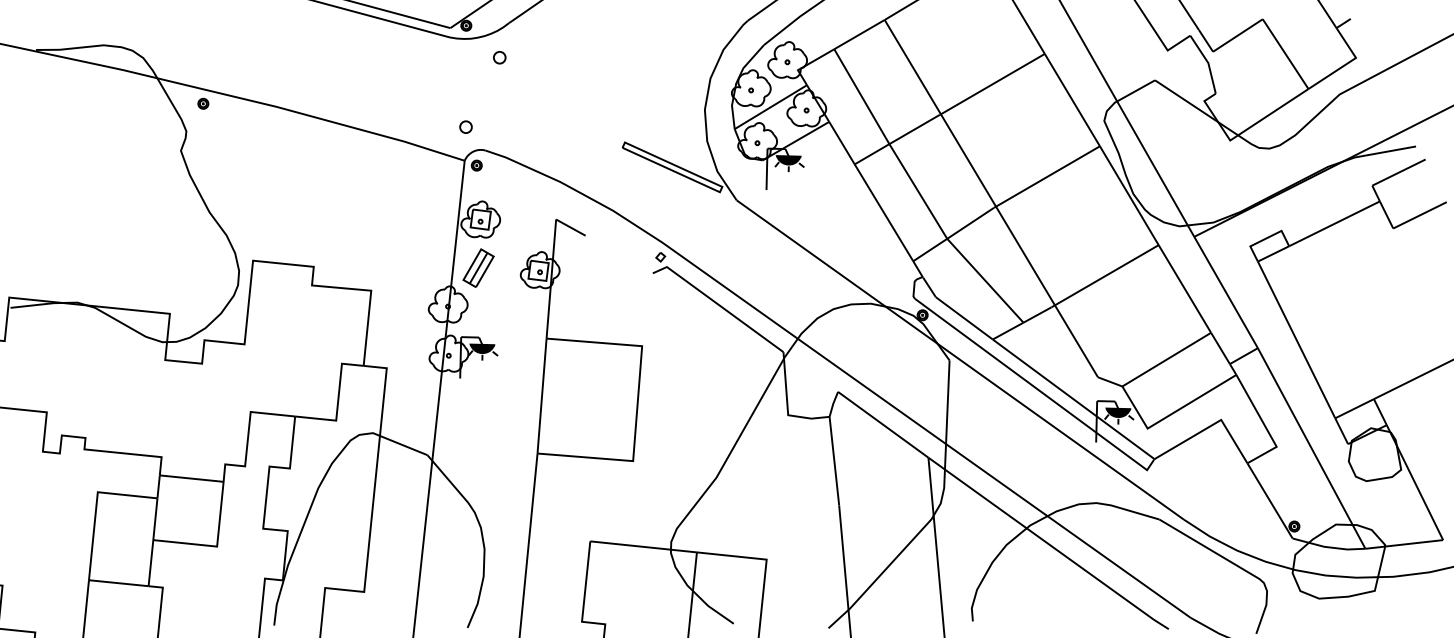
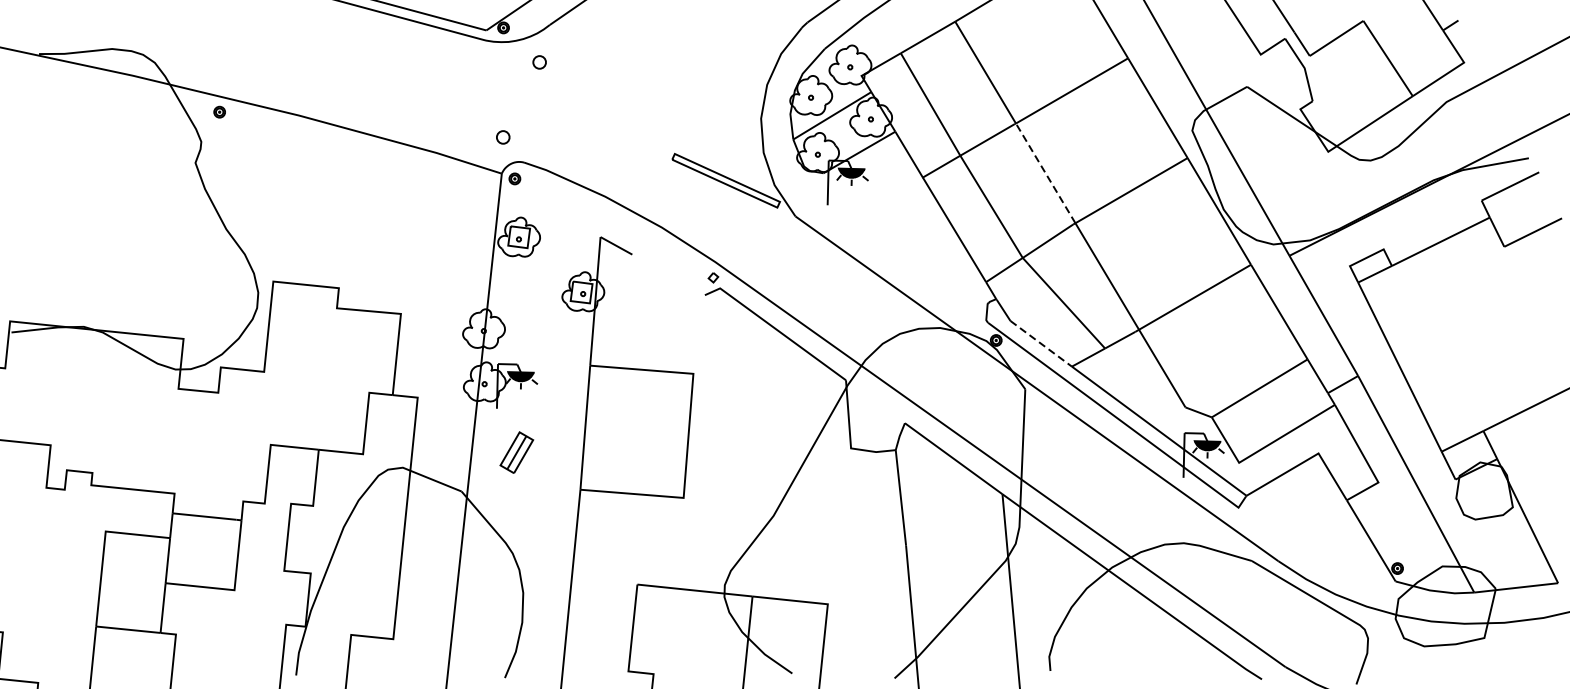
line: (968, 160) -> (1045, 173), solid -> dashed
part: (478, 267) -> (516, 451), moved
line: (964, 318) -> (1041, 343), solid -> dashed

